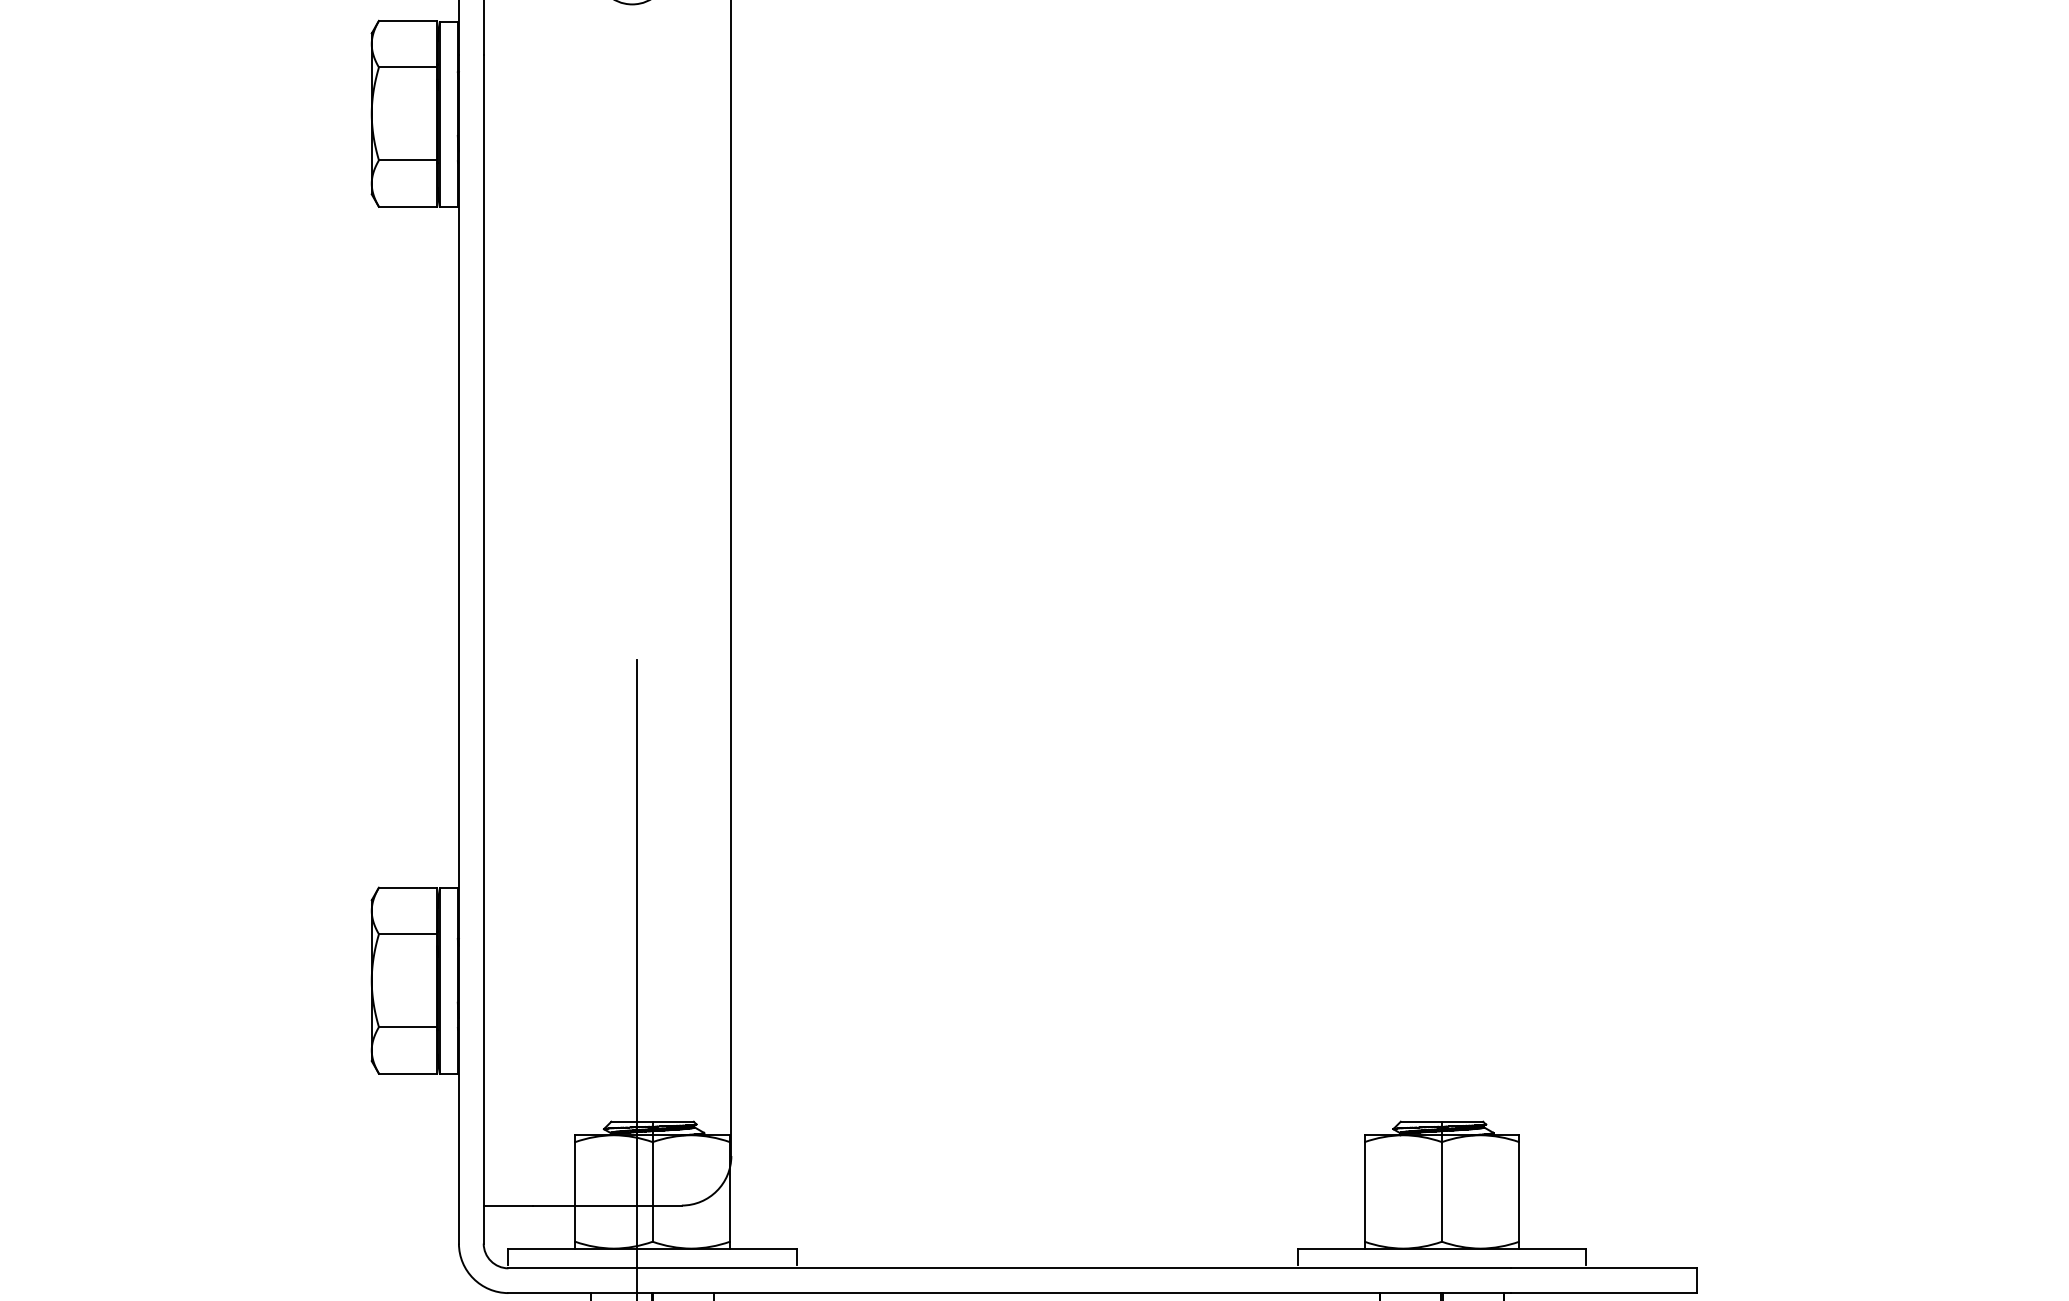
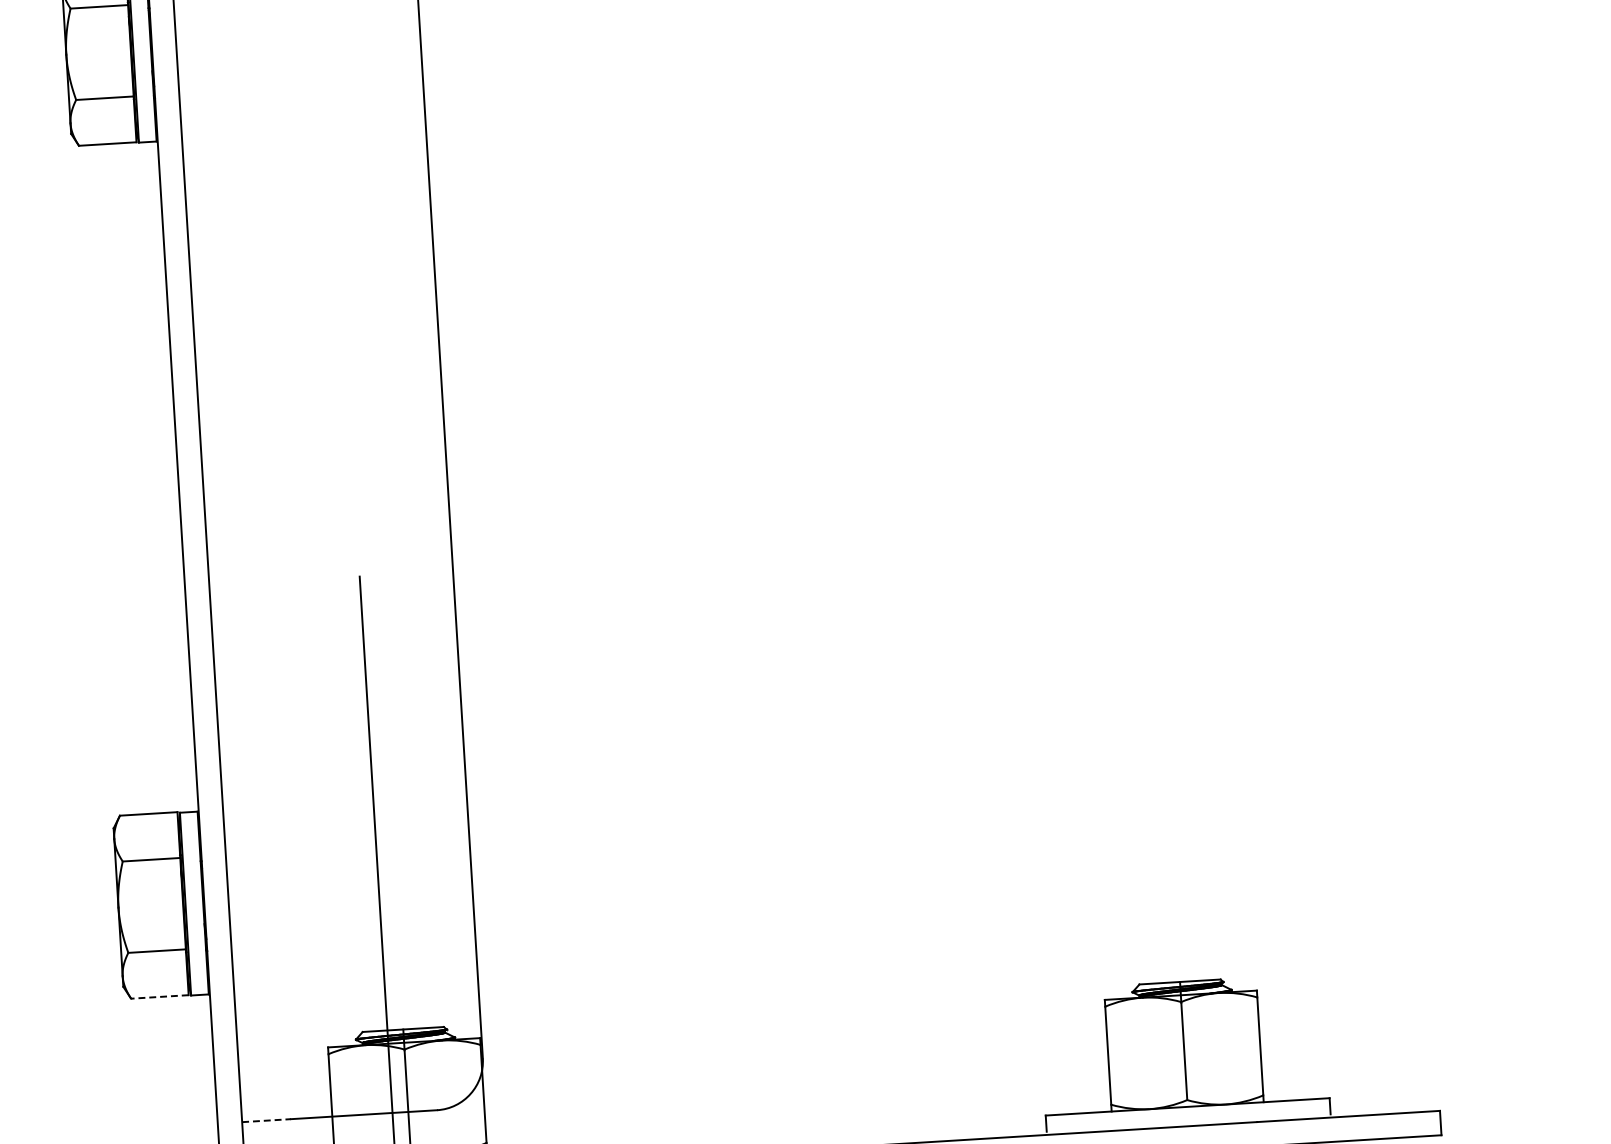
line: (407, 1073) -> (159, 996), solid -> dashed
line: (508, 1205) -> (266, 1120), solid -> dashed

